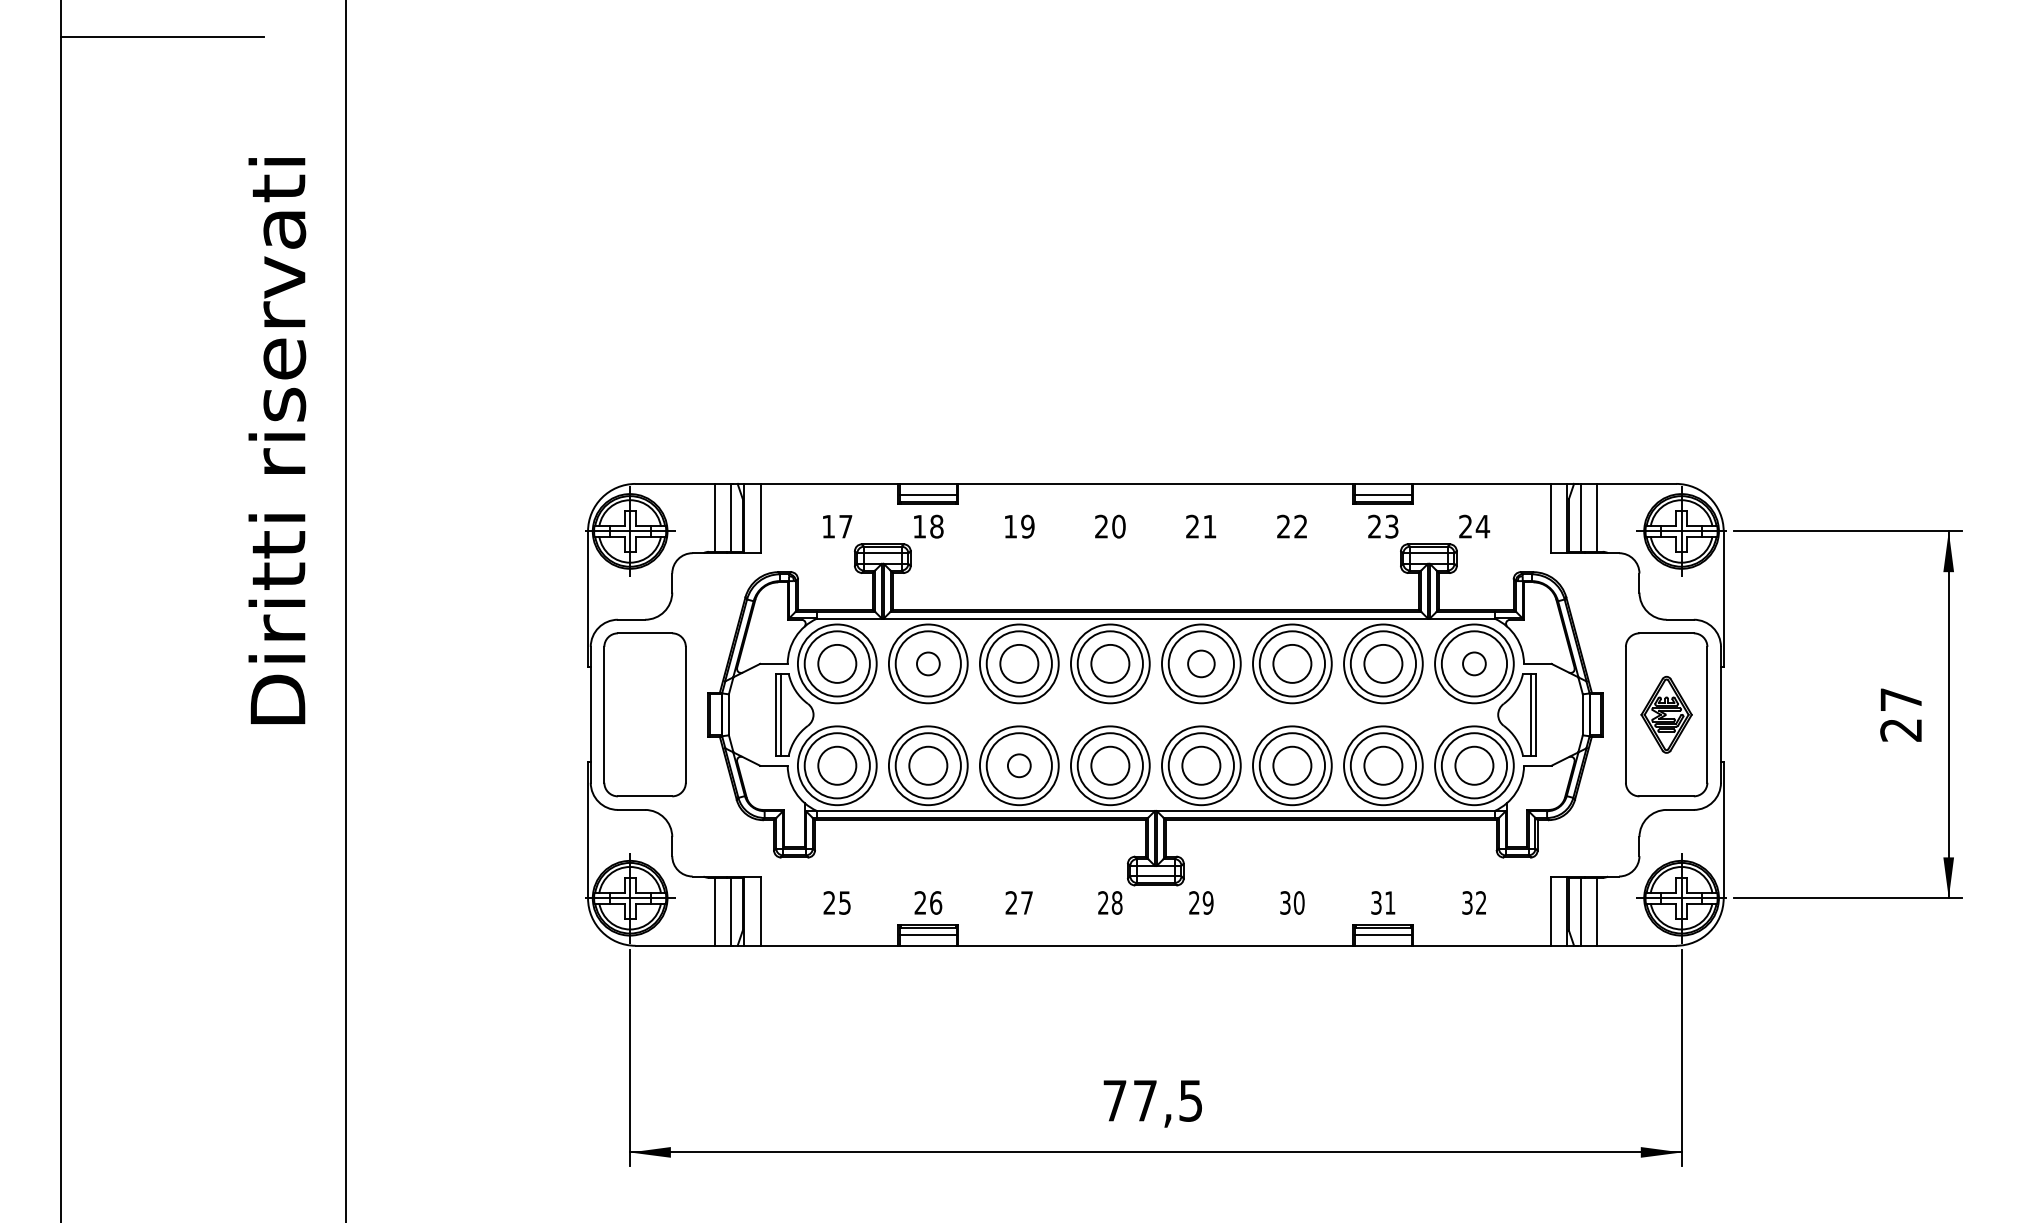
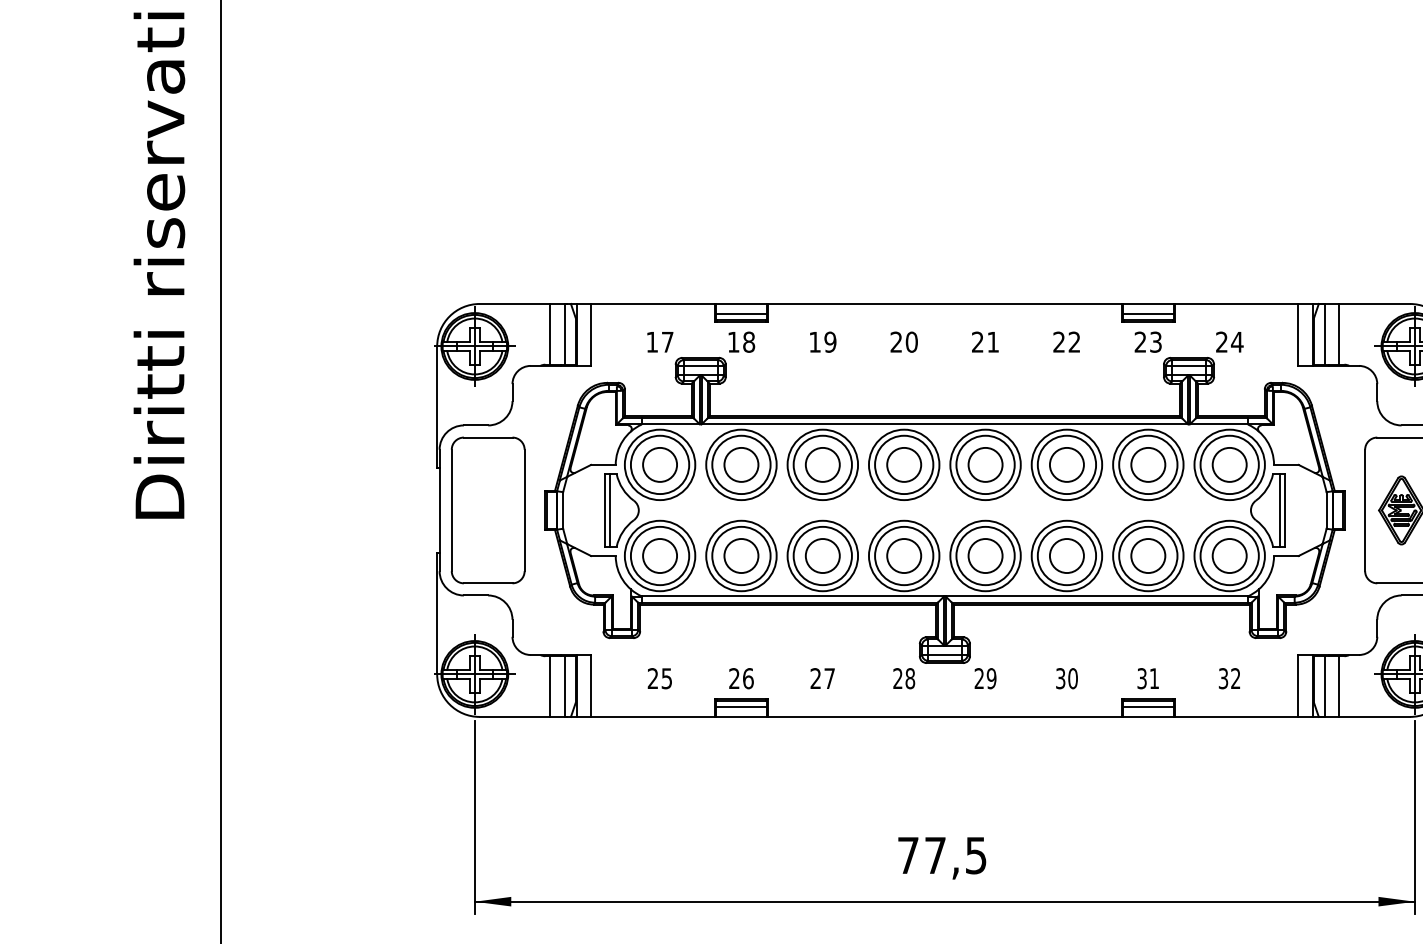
circle: (928, 663) -> (741, 464), size x1.67
circle: (1201, 663) -> (985, 464), size x1.43
circle: (1474, 663) -> (1229, 464), size x1.67
circle: (1019, 765) -> (822, 555), size x1.67

